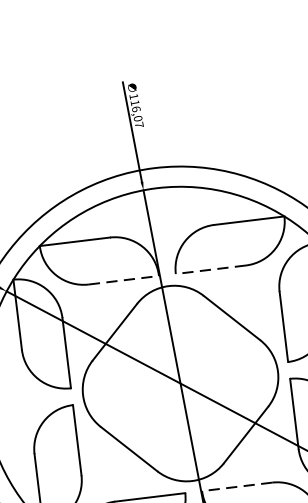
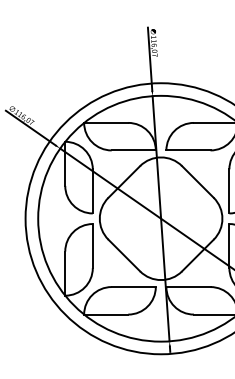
line: (209, 270) -> (187, 150), dashed -> solid
line: (125, 280) -> (134, 150), dashed -> solid
line: (235, 487) -> (187, 287), dashed -> solid

